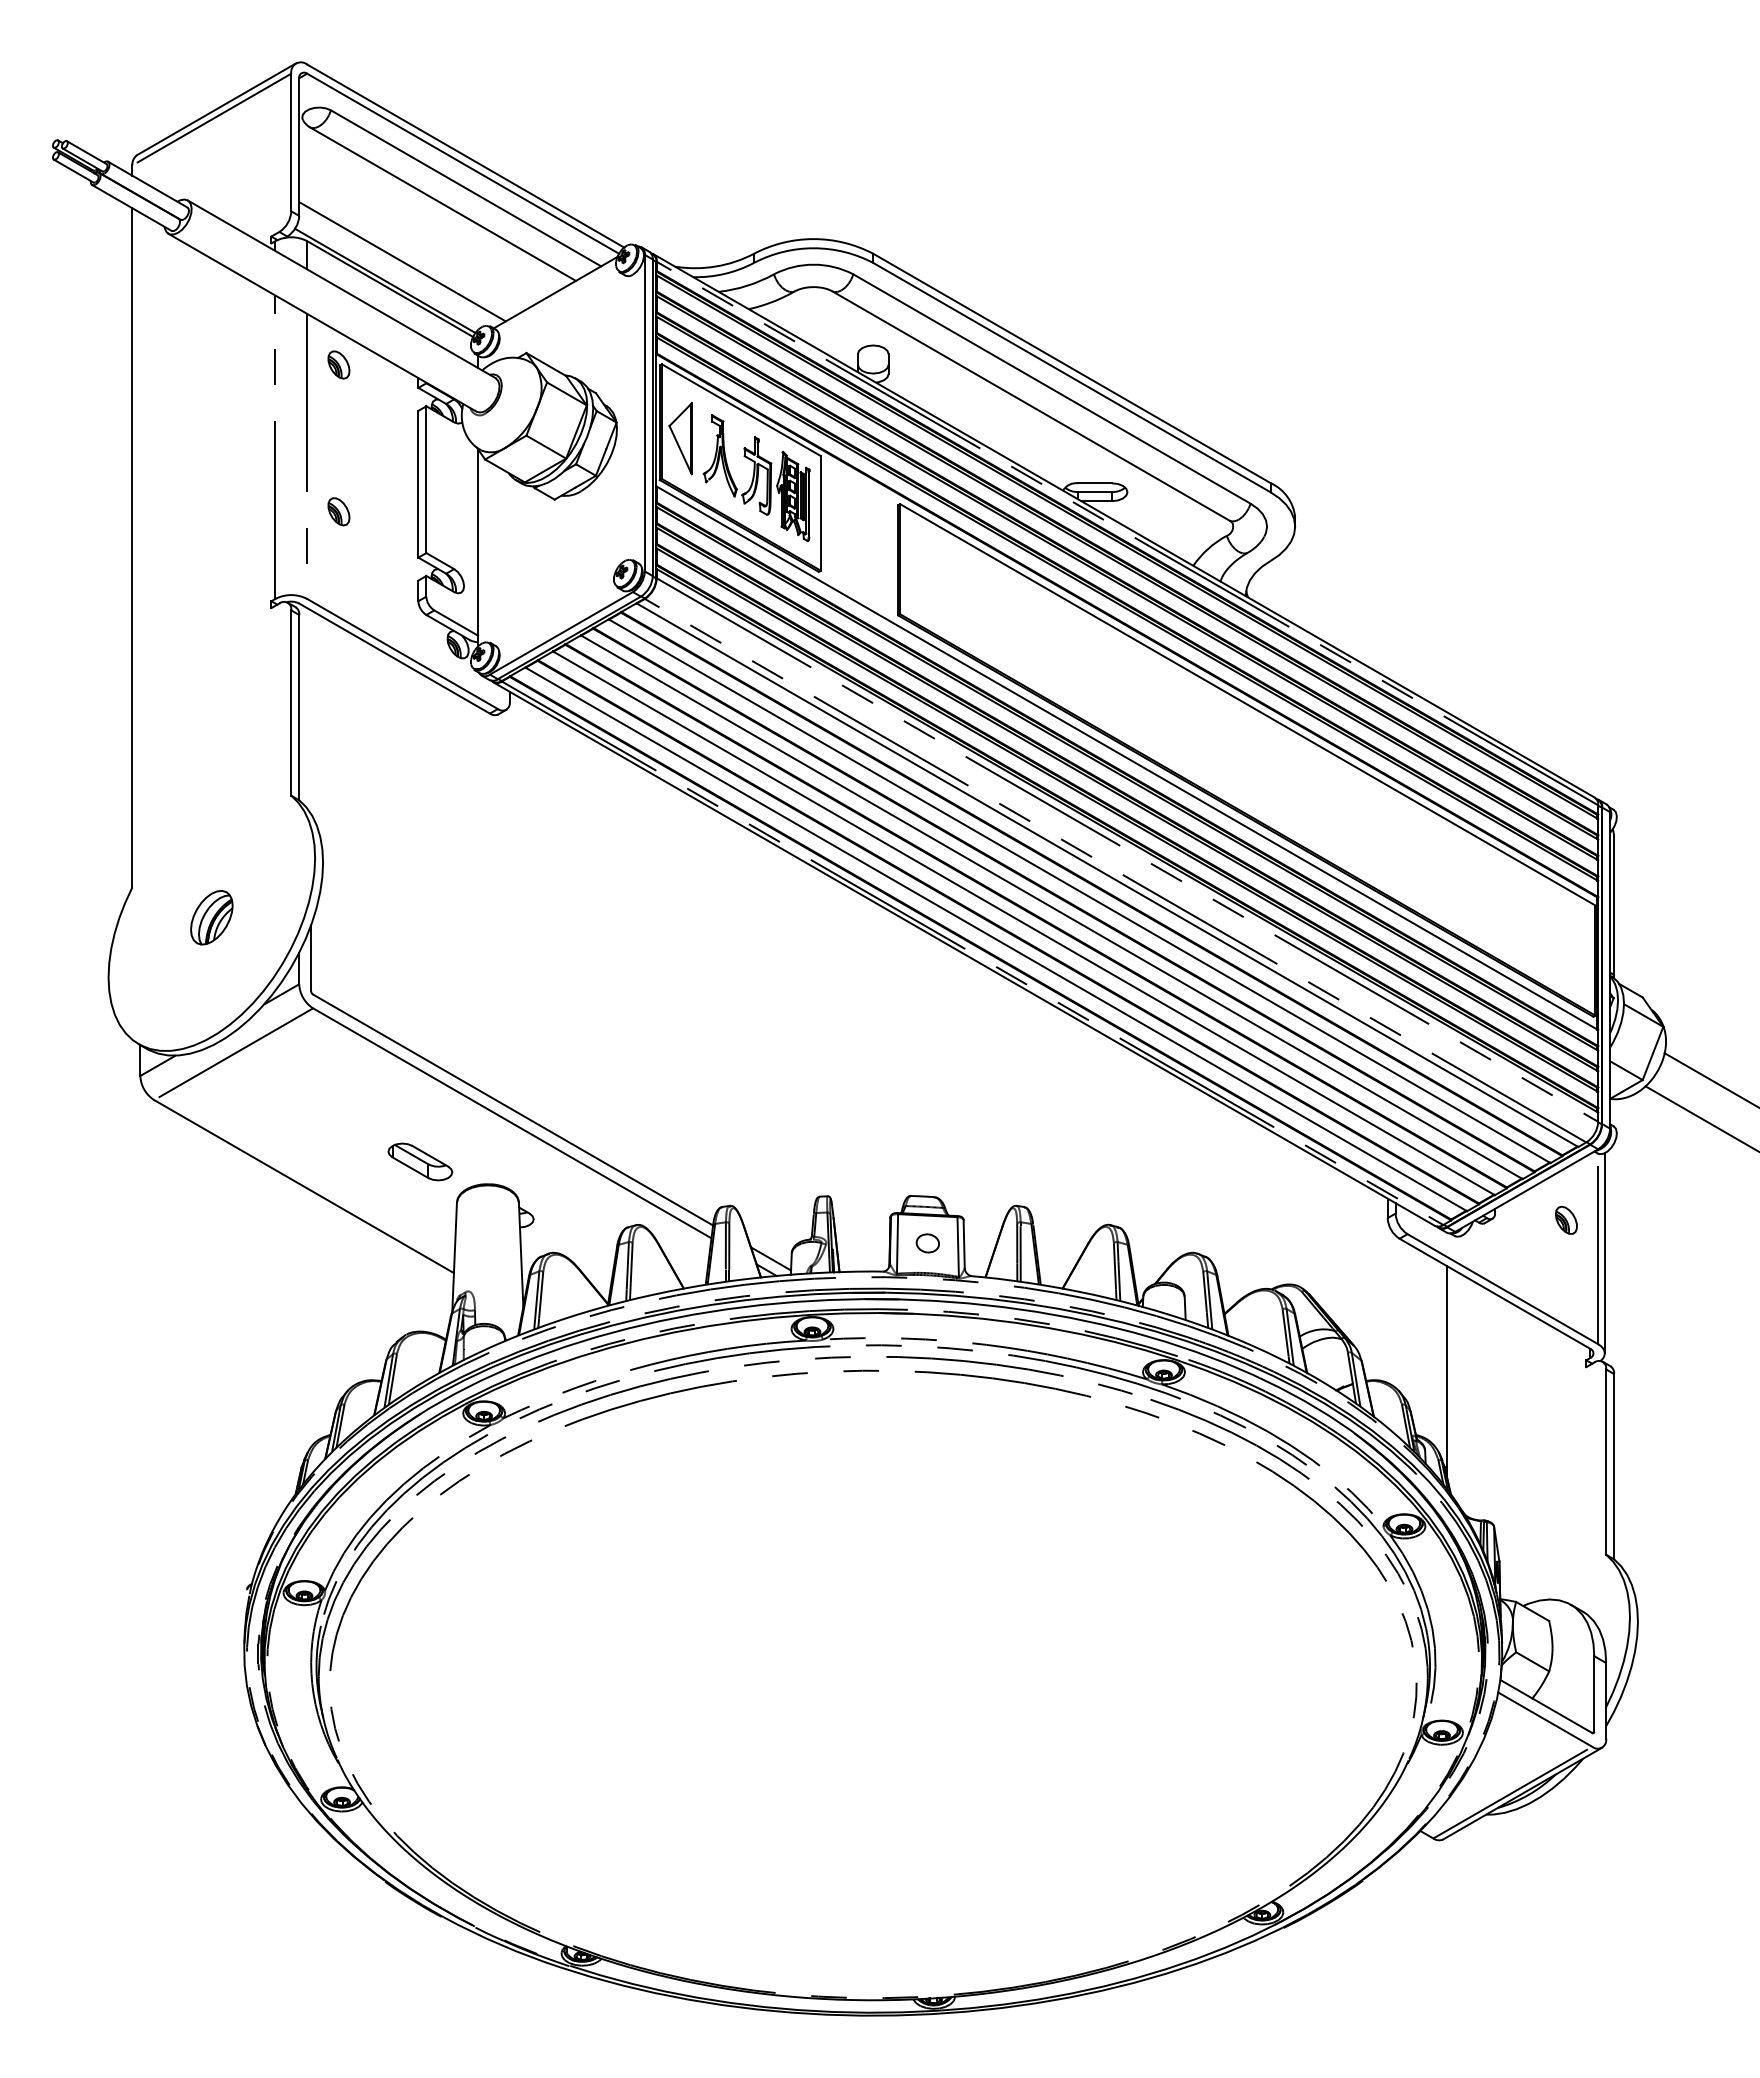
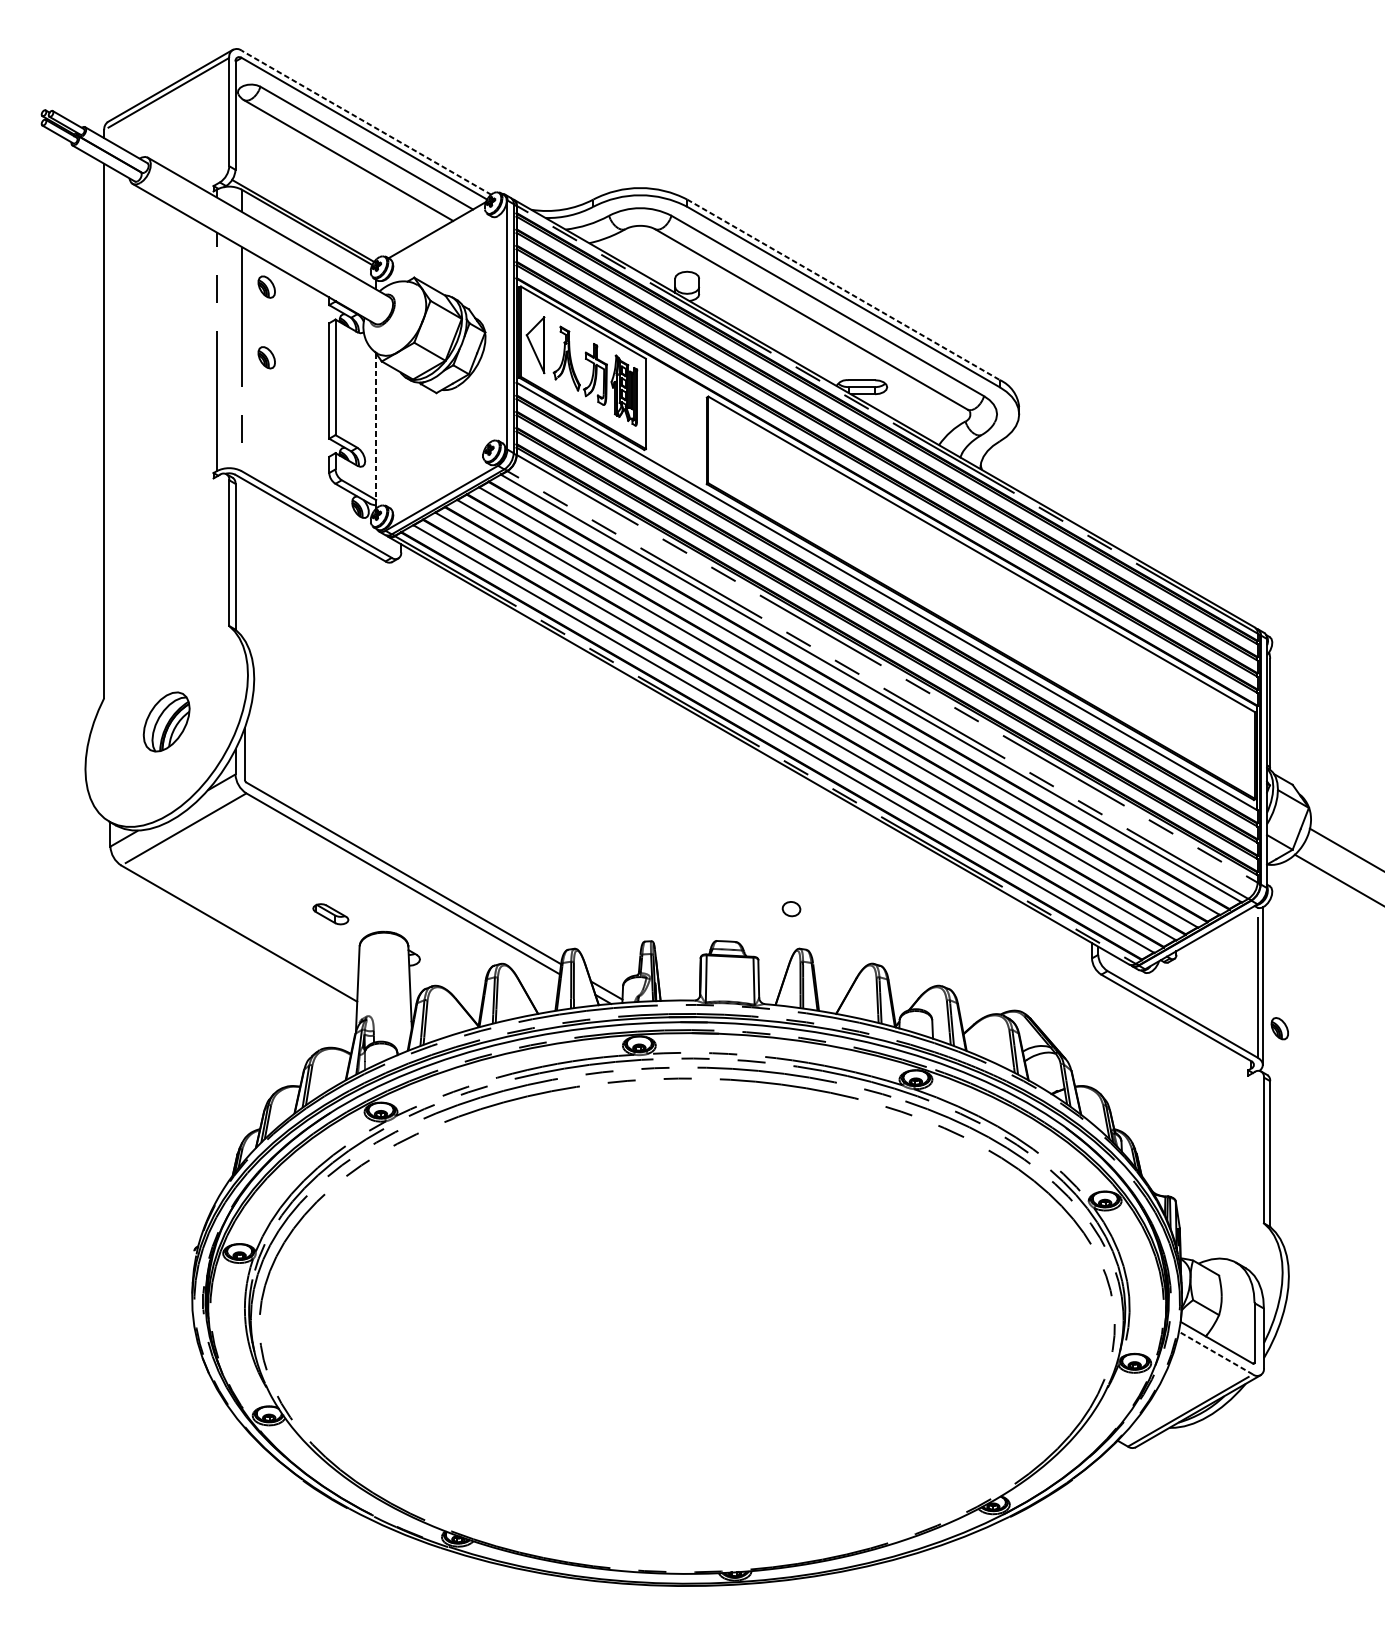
line: (465, 155) -> (366, 122), solid -> dashed
line: (402, 261) -> (316, 205), removed
line: (1072, 368) -> (843, 289), solid -> dashed
part: (338, 511) -> (266, 357), moved
line: (478, 542) -> (376, 426), solid -> dashed
part: (211, 917) -> (166, 721), size x1.4
part: (420, 1161) -> (330, 913), size x0.7
part: (1566, 1219) -> (1279, 1027), moved
part: (927, 1243) -> (791, 909), moved
line: (1447, 1372) -> (1139, 1079), removed
line: (1544, 1719) -> (1215, 1352), solid -> dashed

